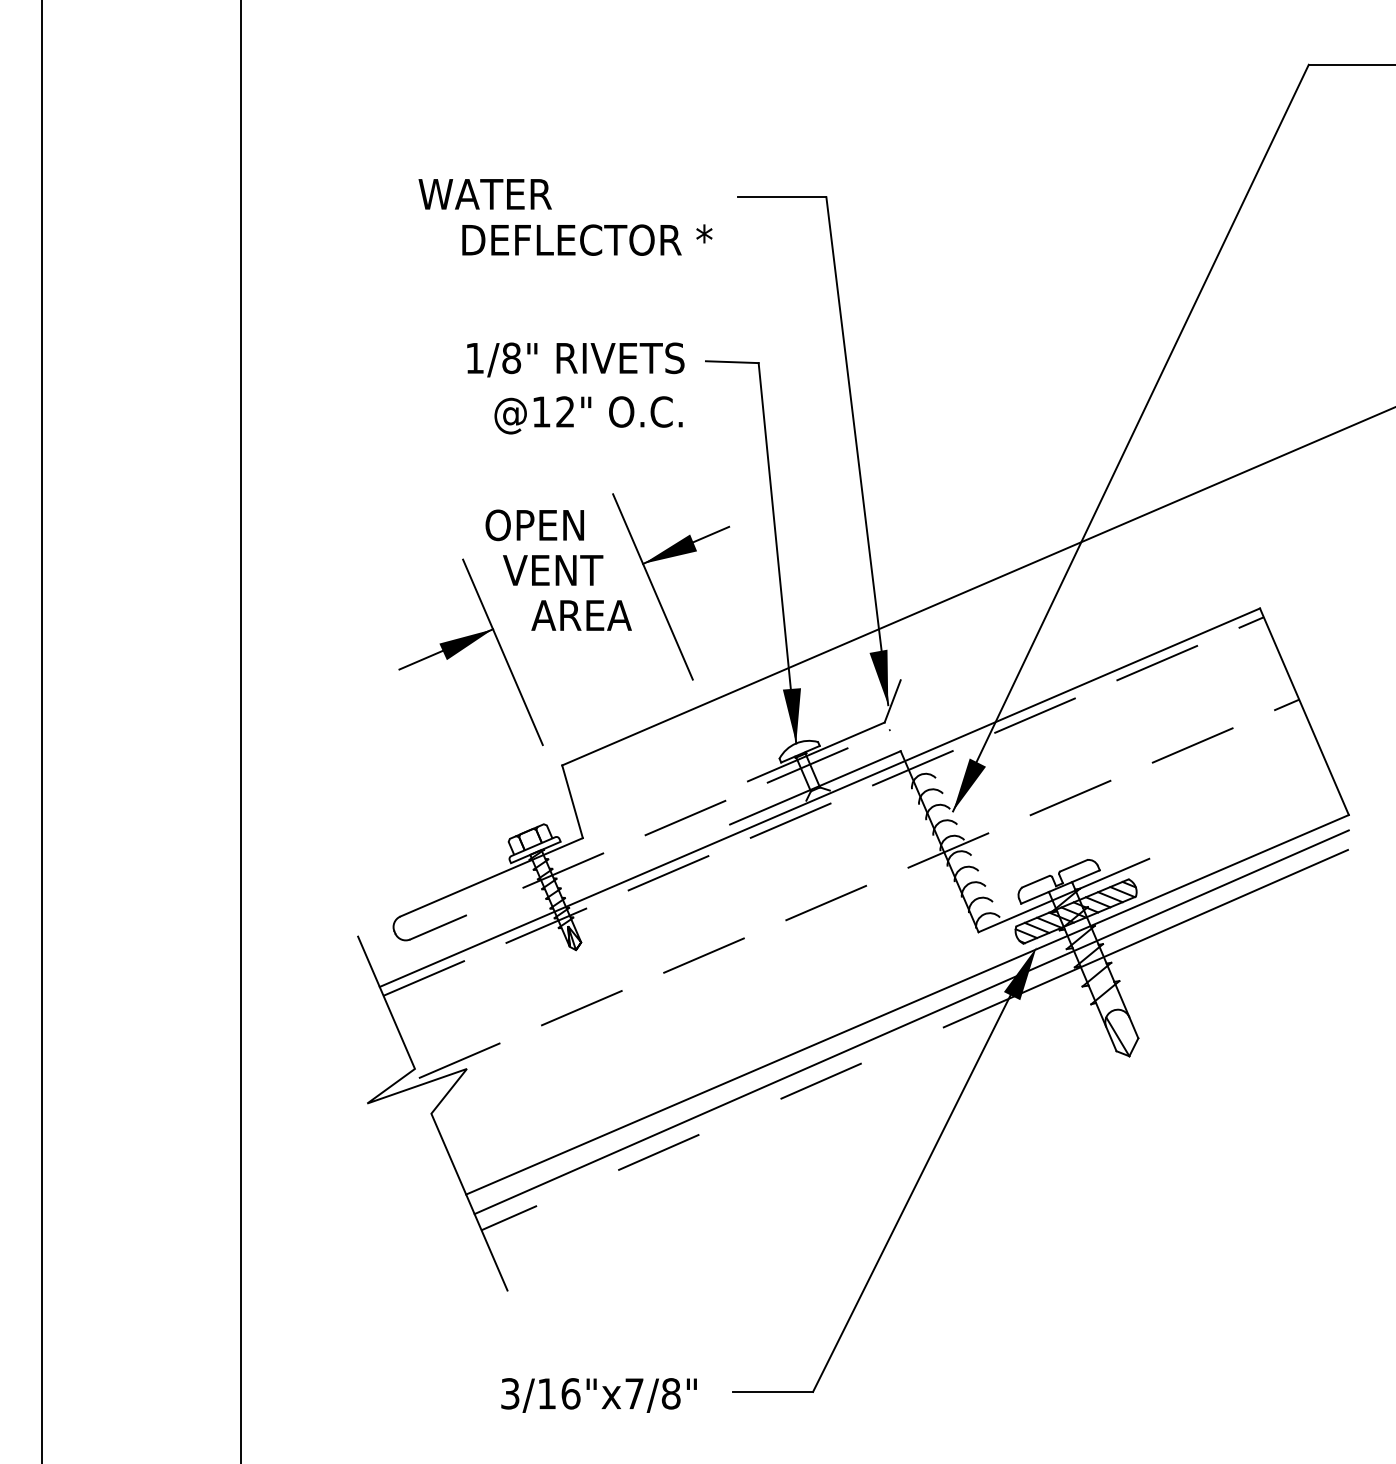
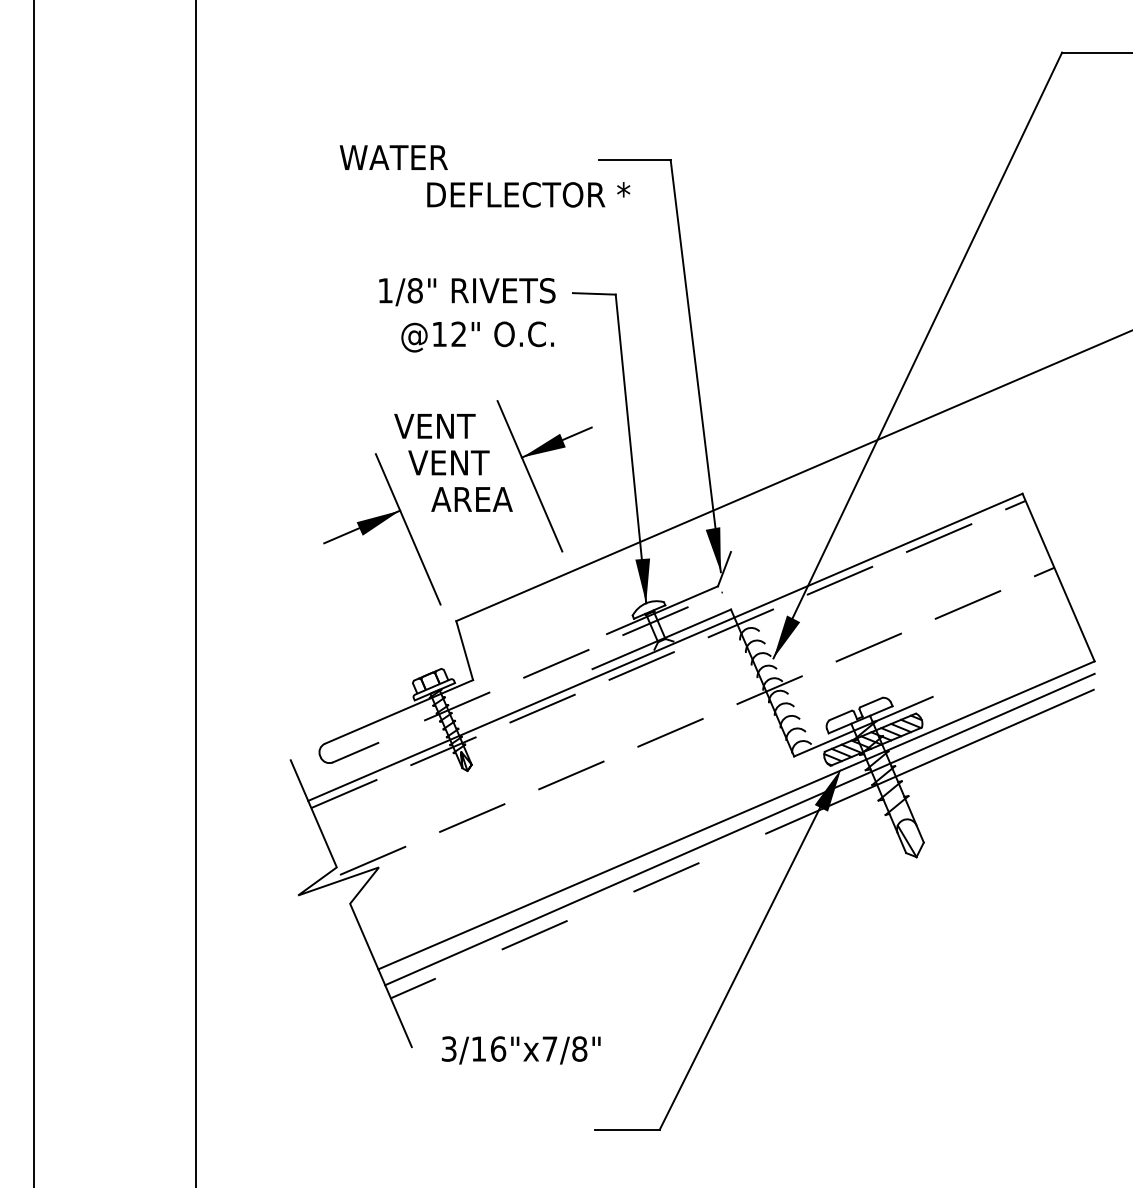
text: (587, 239) -> (528, 194), moved
text: (535, 525) -> (434, 426), OPEN -> VENT
text: (598, 1395) -> (520, 1050), moved

